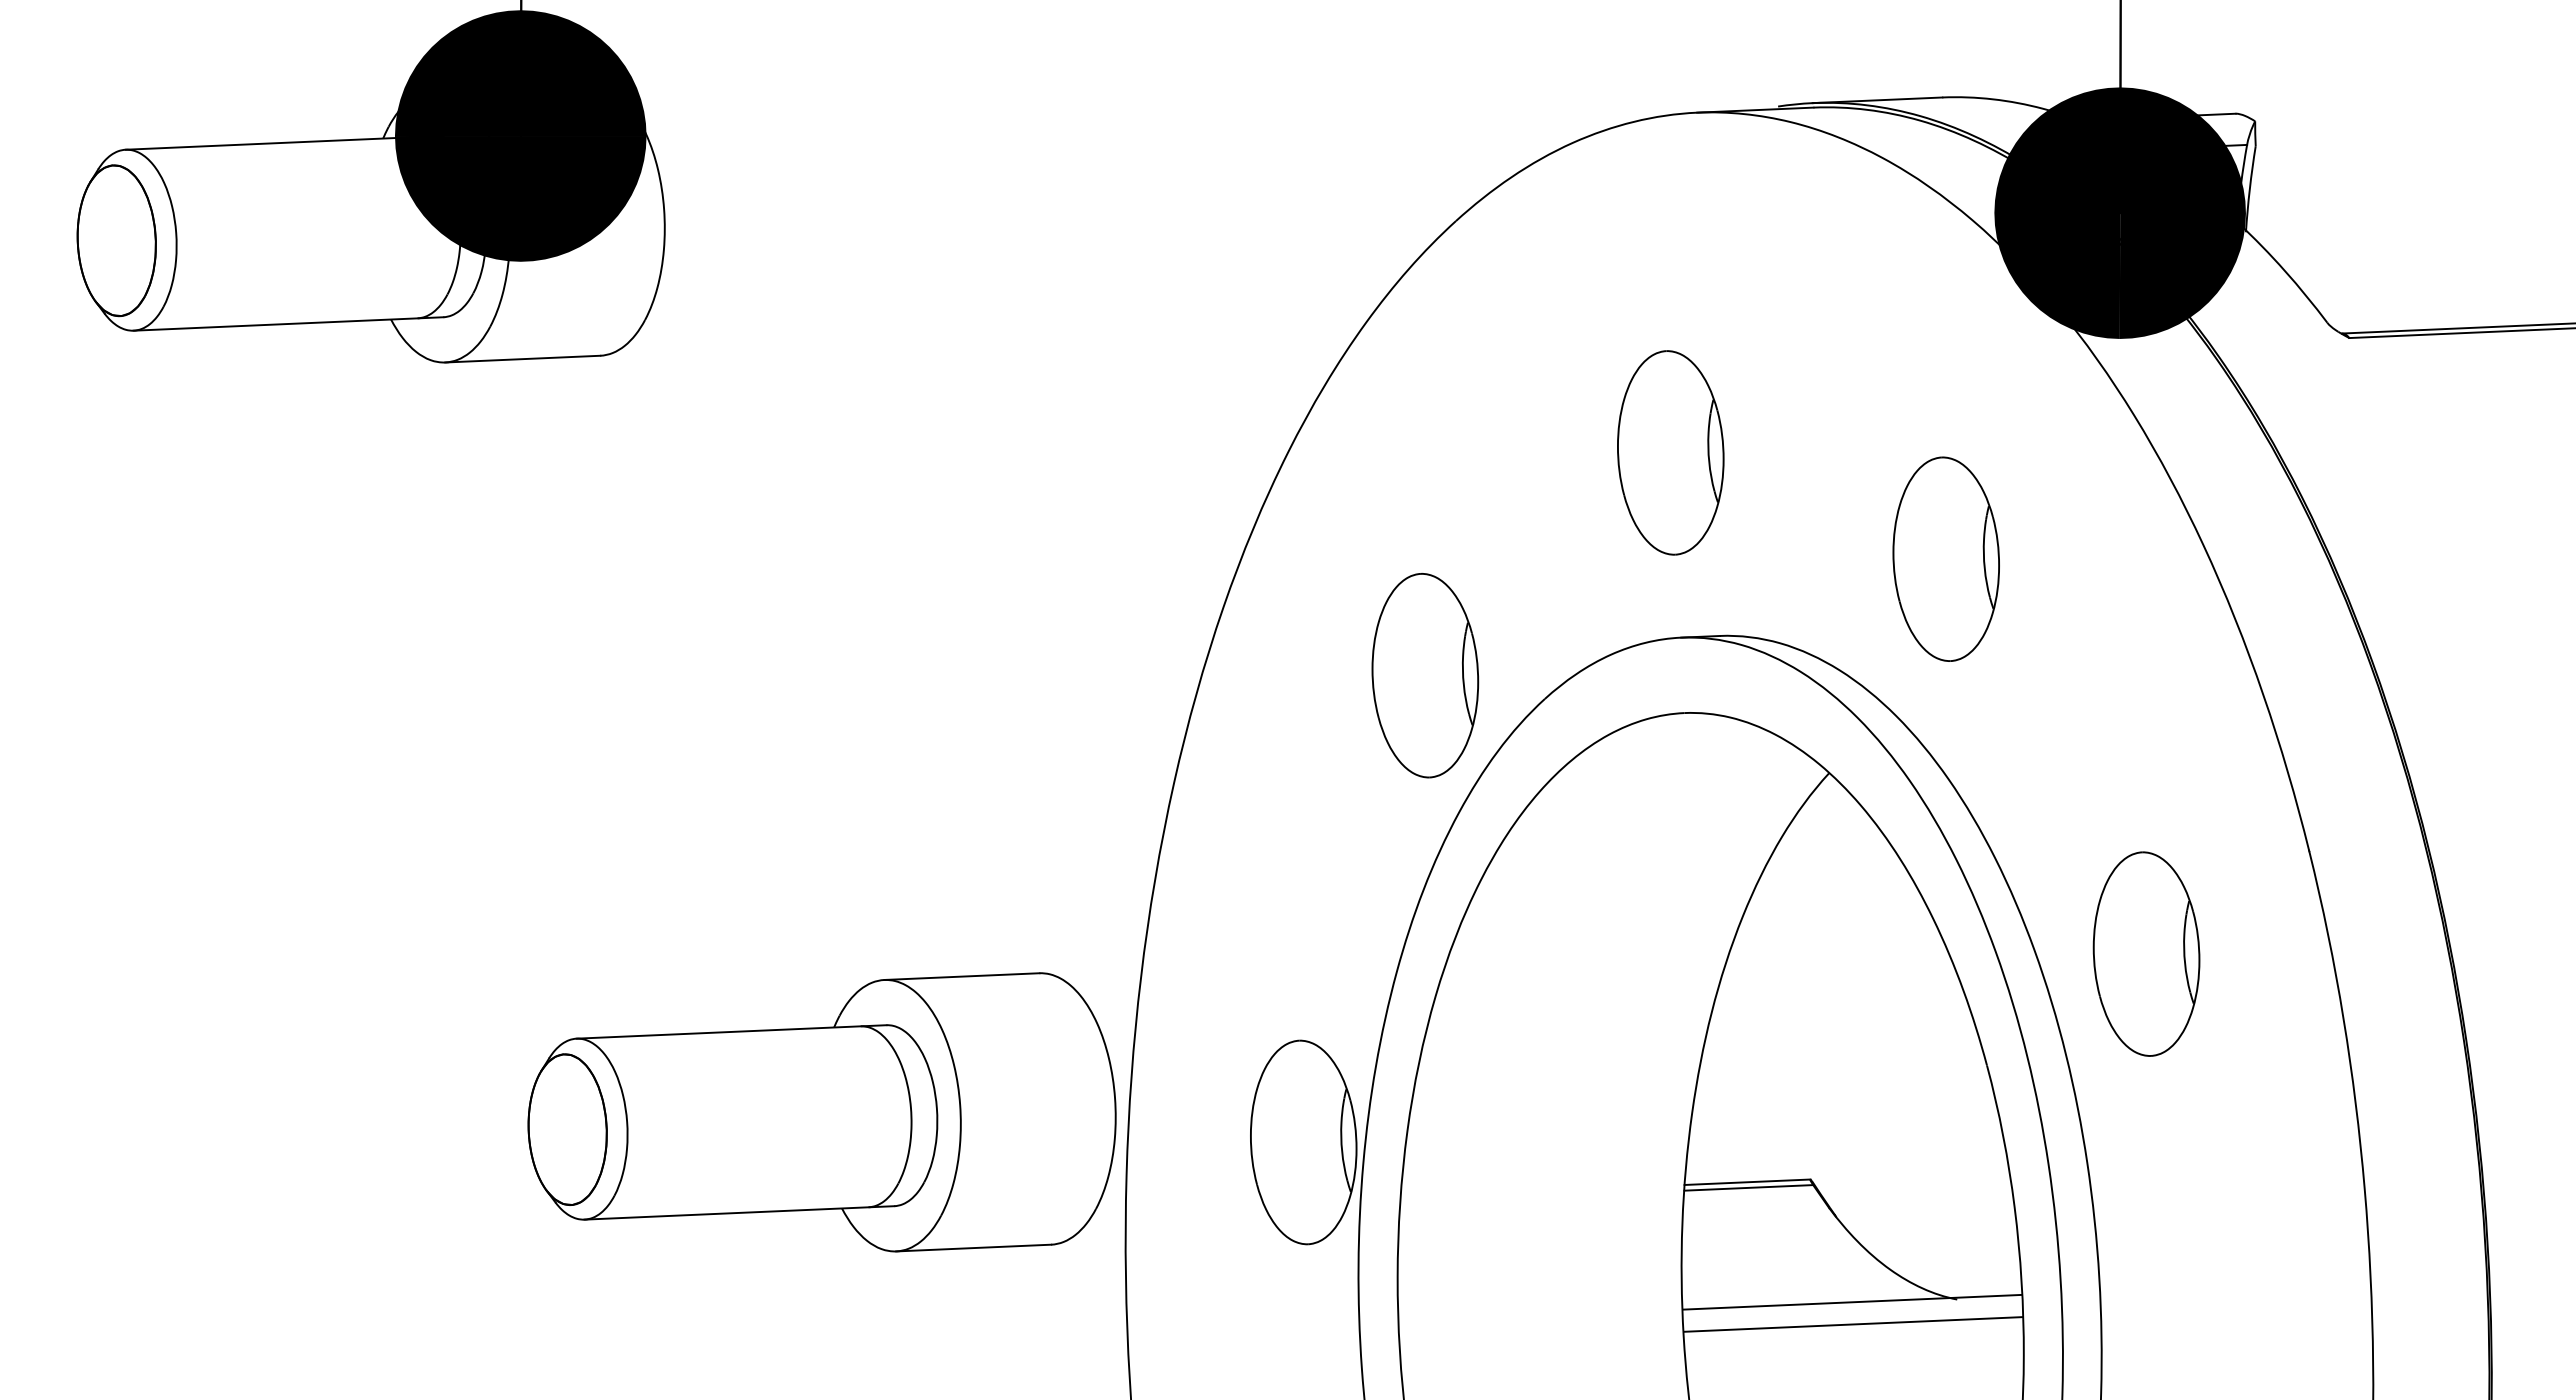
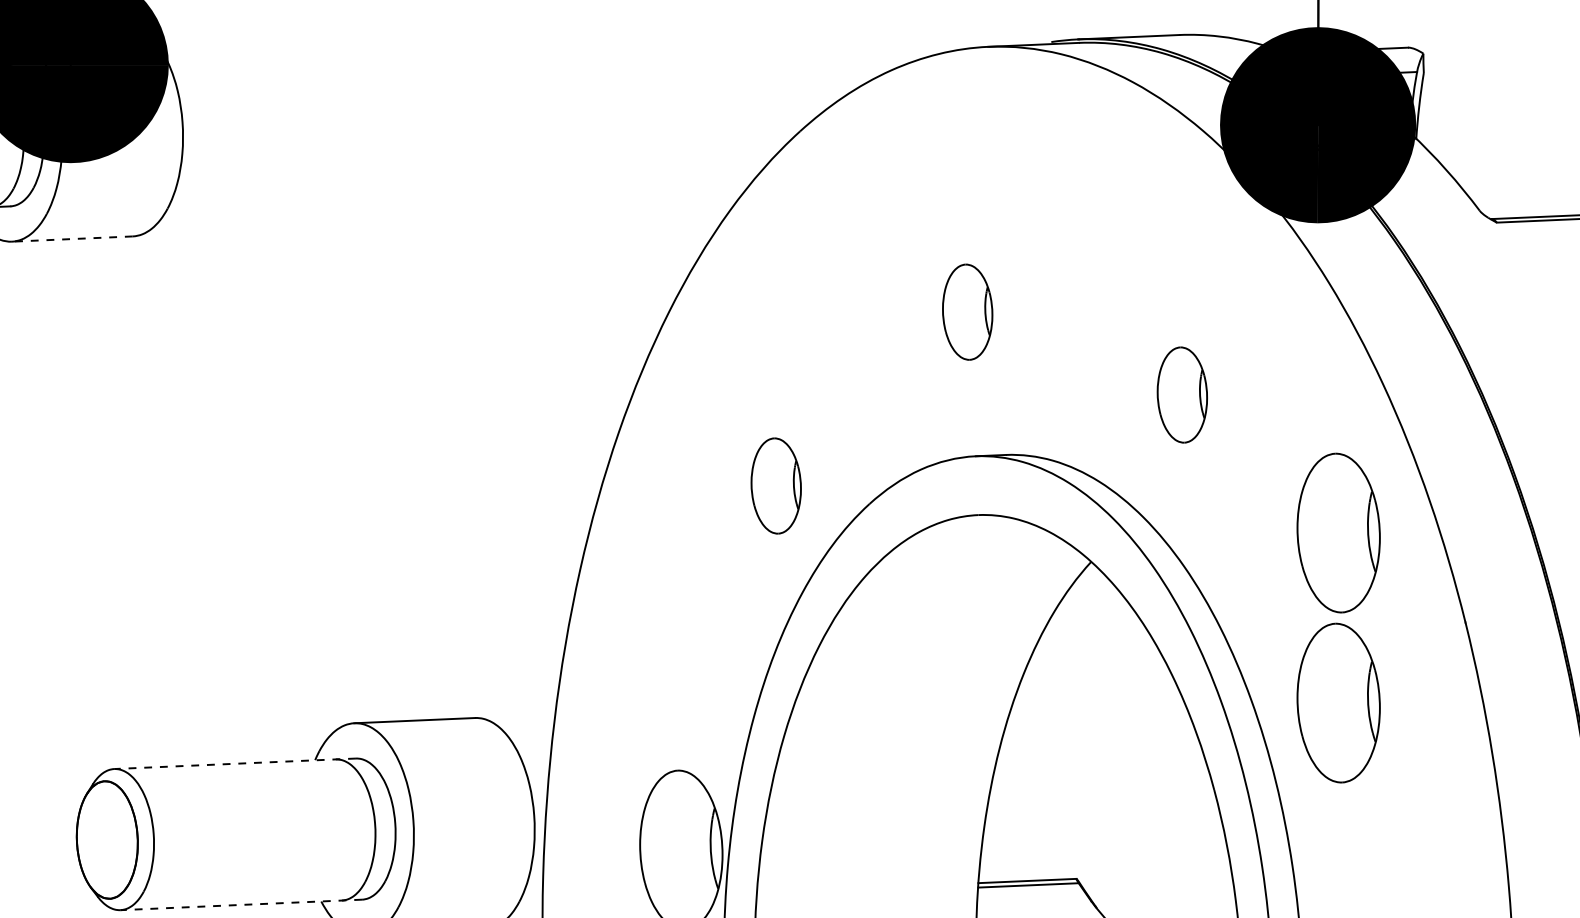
line: (522, 359) -> (72, 239), solid -> dashed
part: (1670, 452) -> (967, 311), size x0.6
part: (1945, 558) -> (1181, 394), size x0.6
part: (1425, 675) -> (776, 485), size x0.6
part: (2146, 735) -> (1338, 532), added
line: (731, 1031) -> (235, 763), solid -> dashed
line: (738, 1212) -> (240, 904), solid -> dashed

